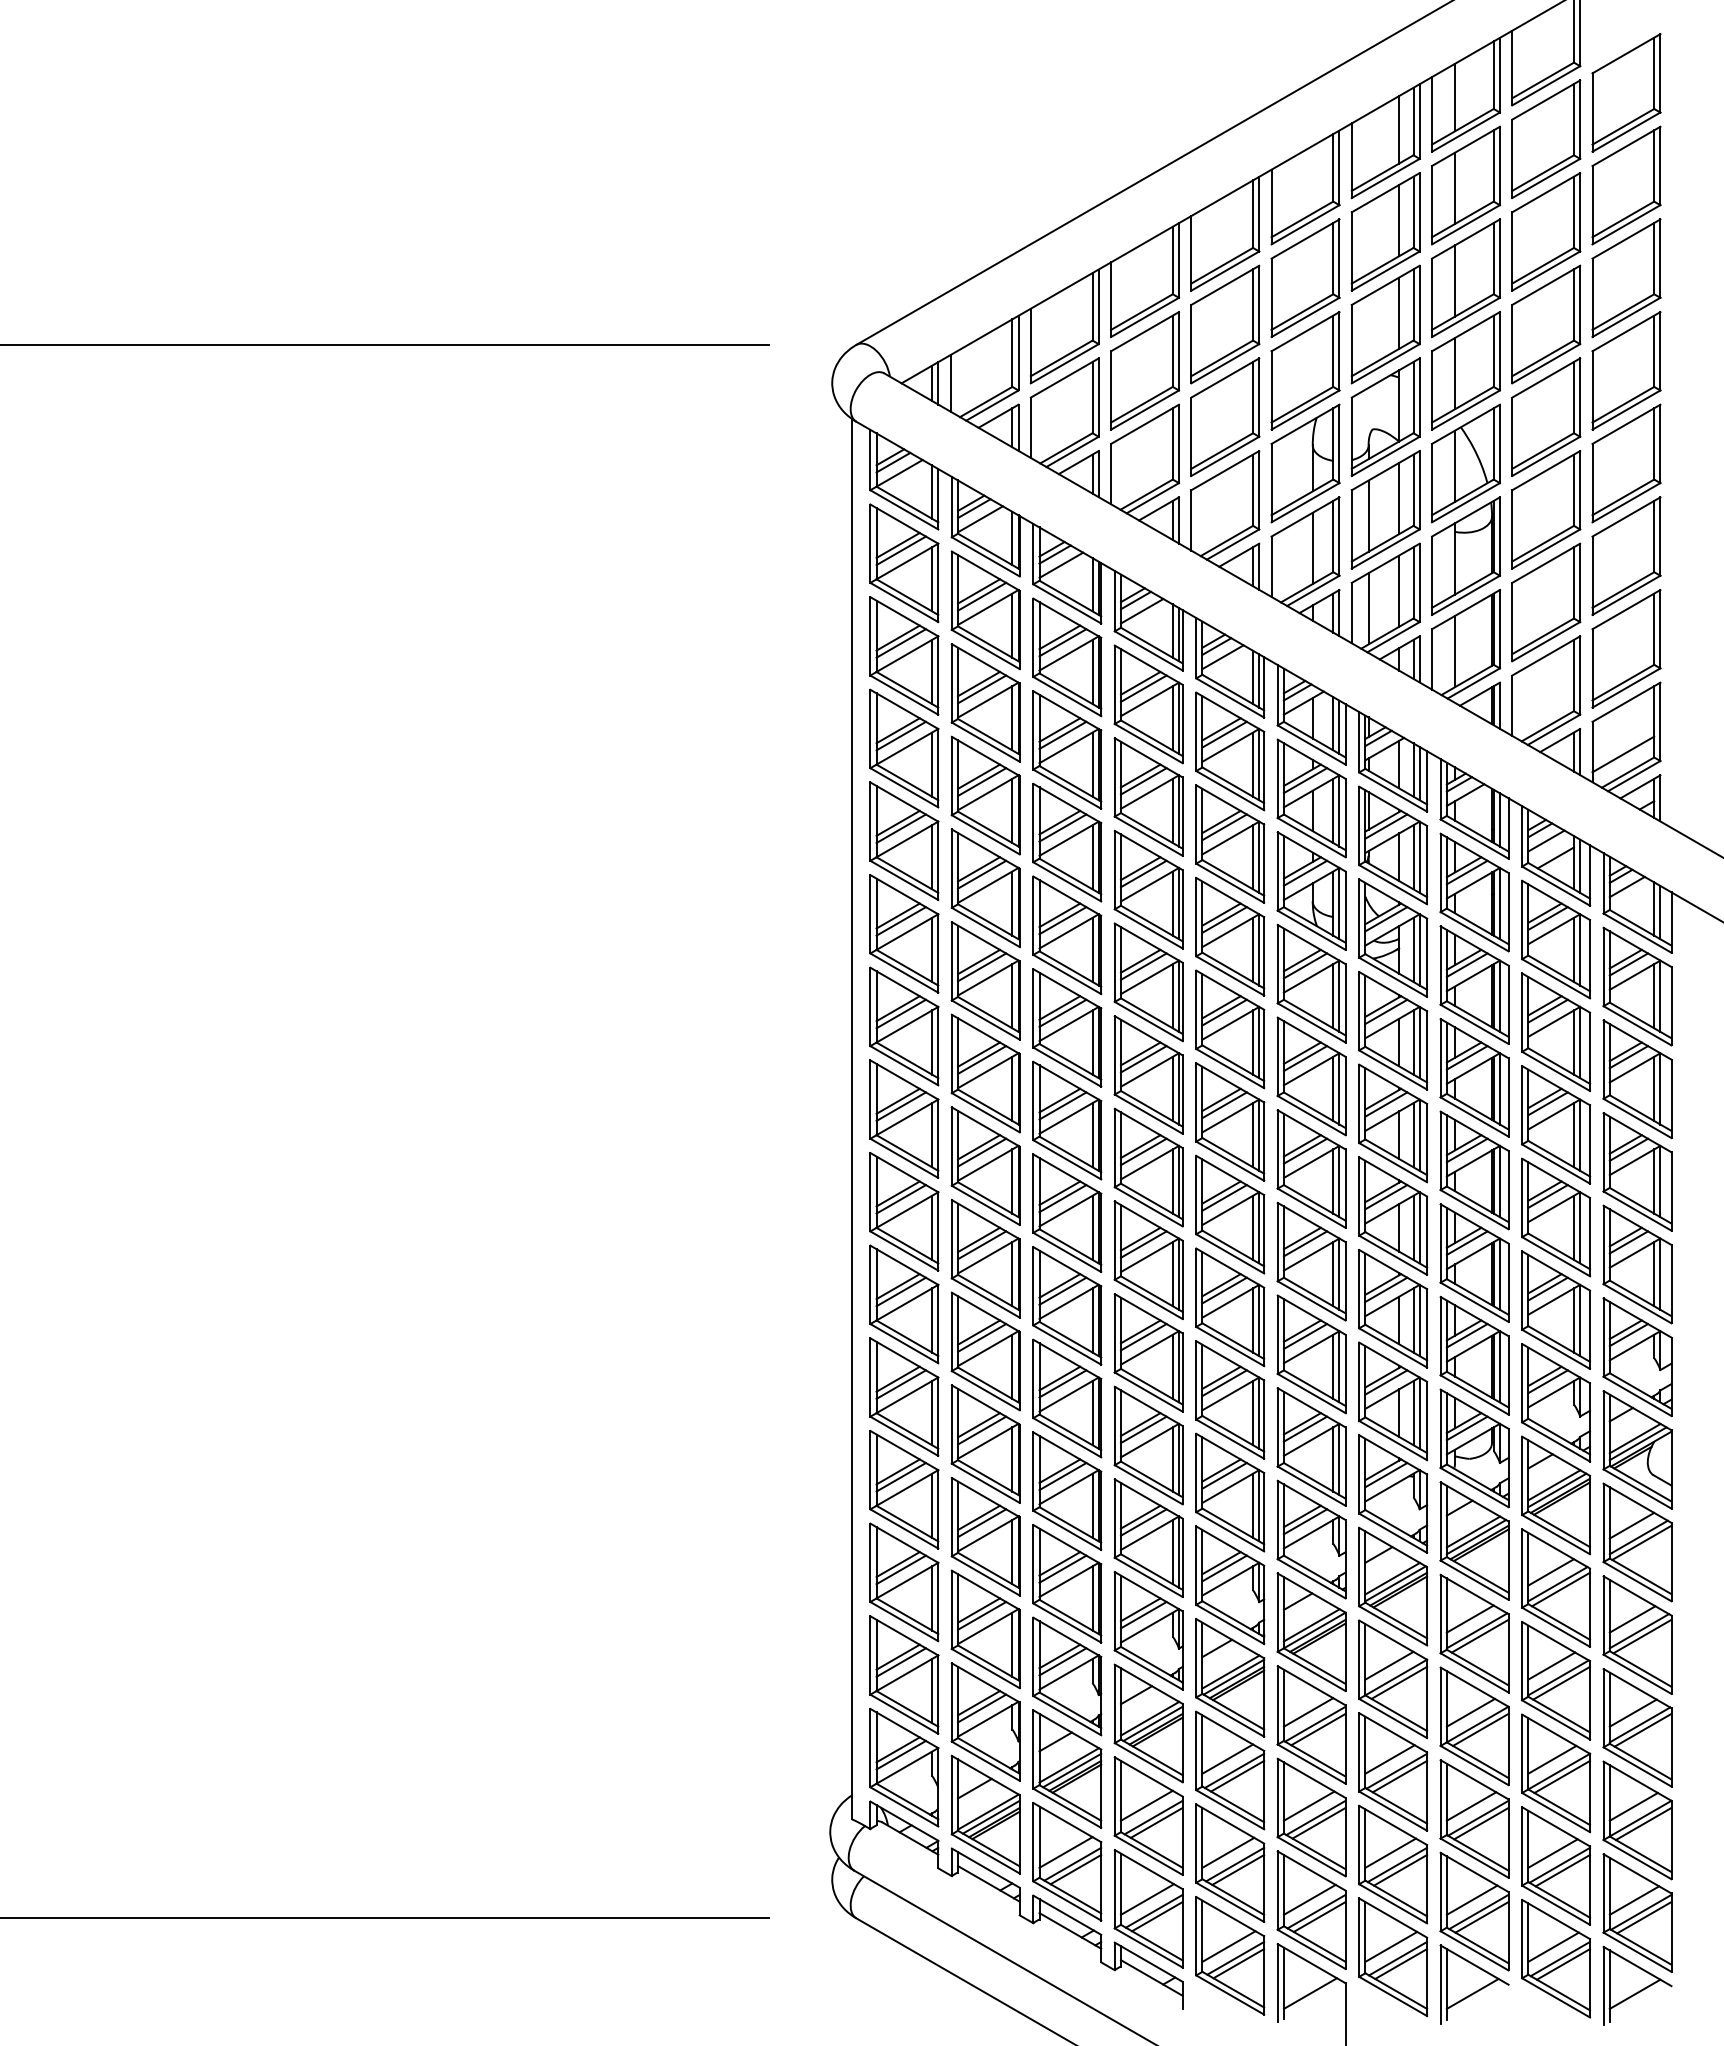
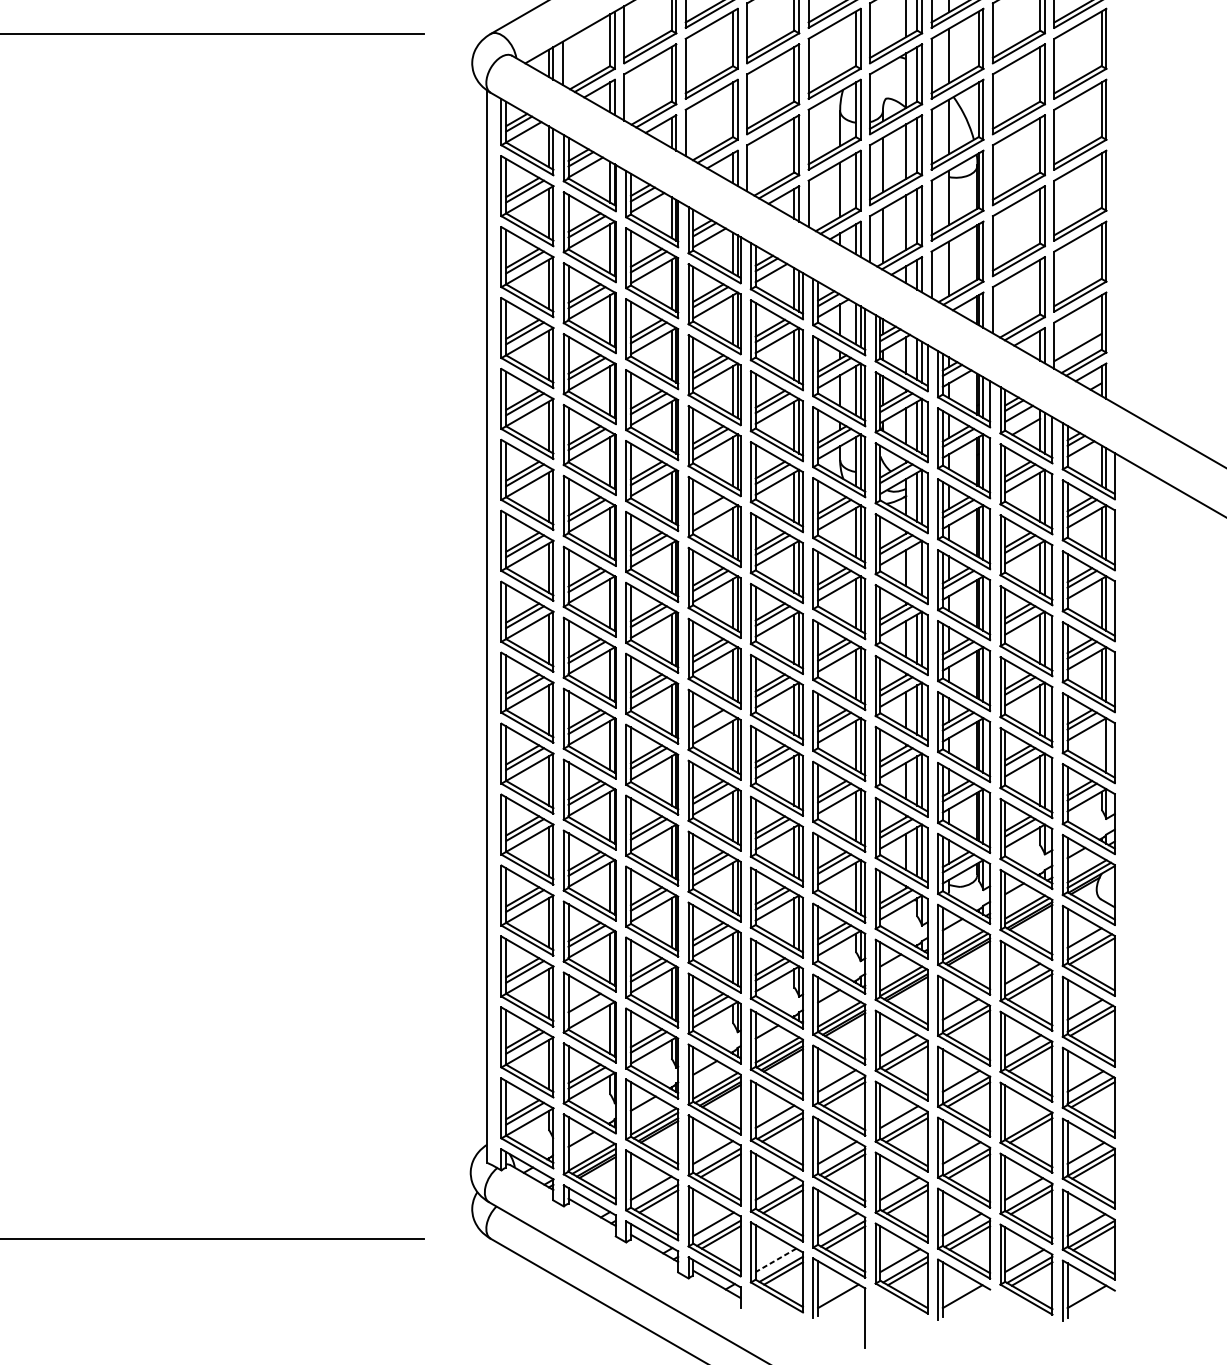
line: (1143, 966) -> (710, 509), removed
line: (1413, 1042) -> (917, 568), removed
line: (1143, 1244) -> (710, 722), removed
line: (1654, 1274) -> (1101, 745), removed
line: (982, 1615) -> (587, 1006), removed
line: (1552, 1759) -> (1023, 1117), removed
line: (1228, 1946) -> (775, 1260), solid -> dashed

